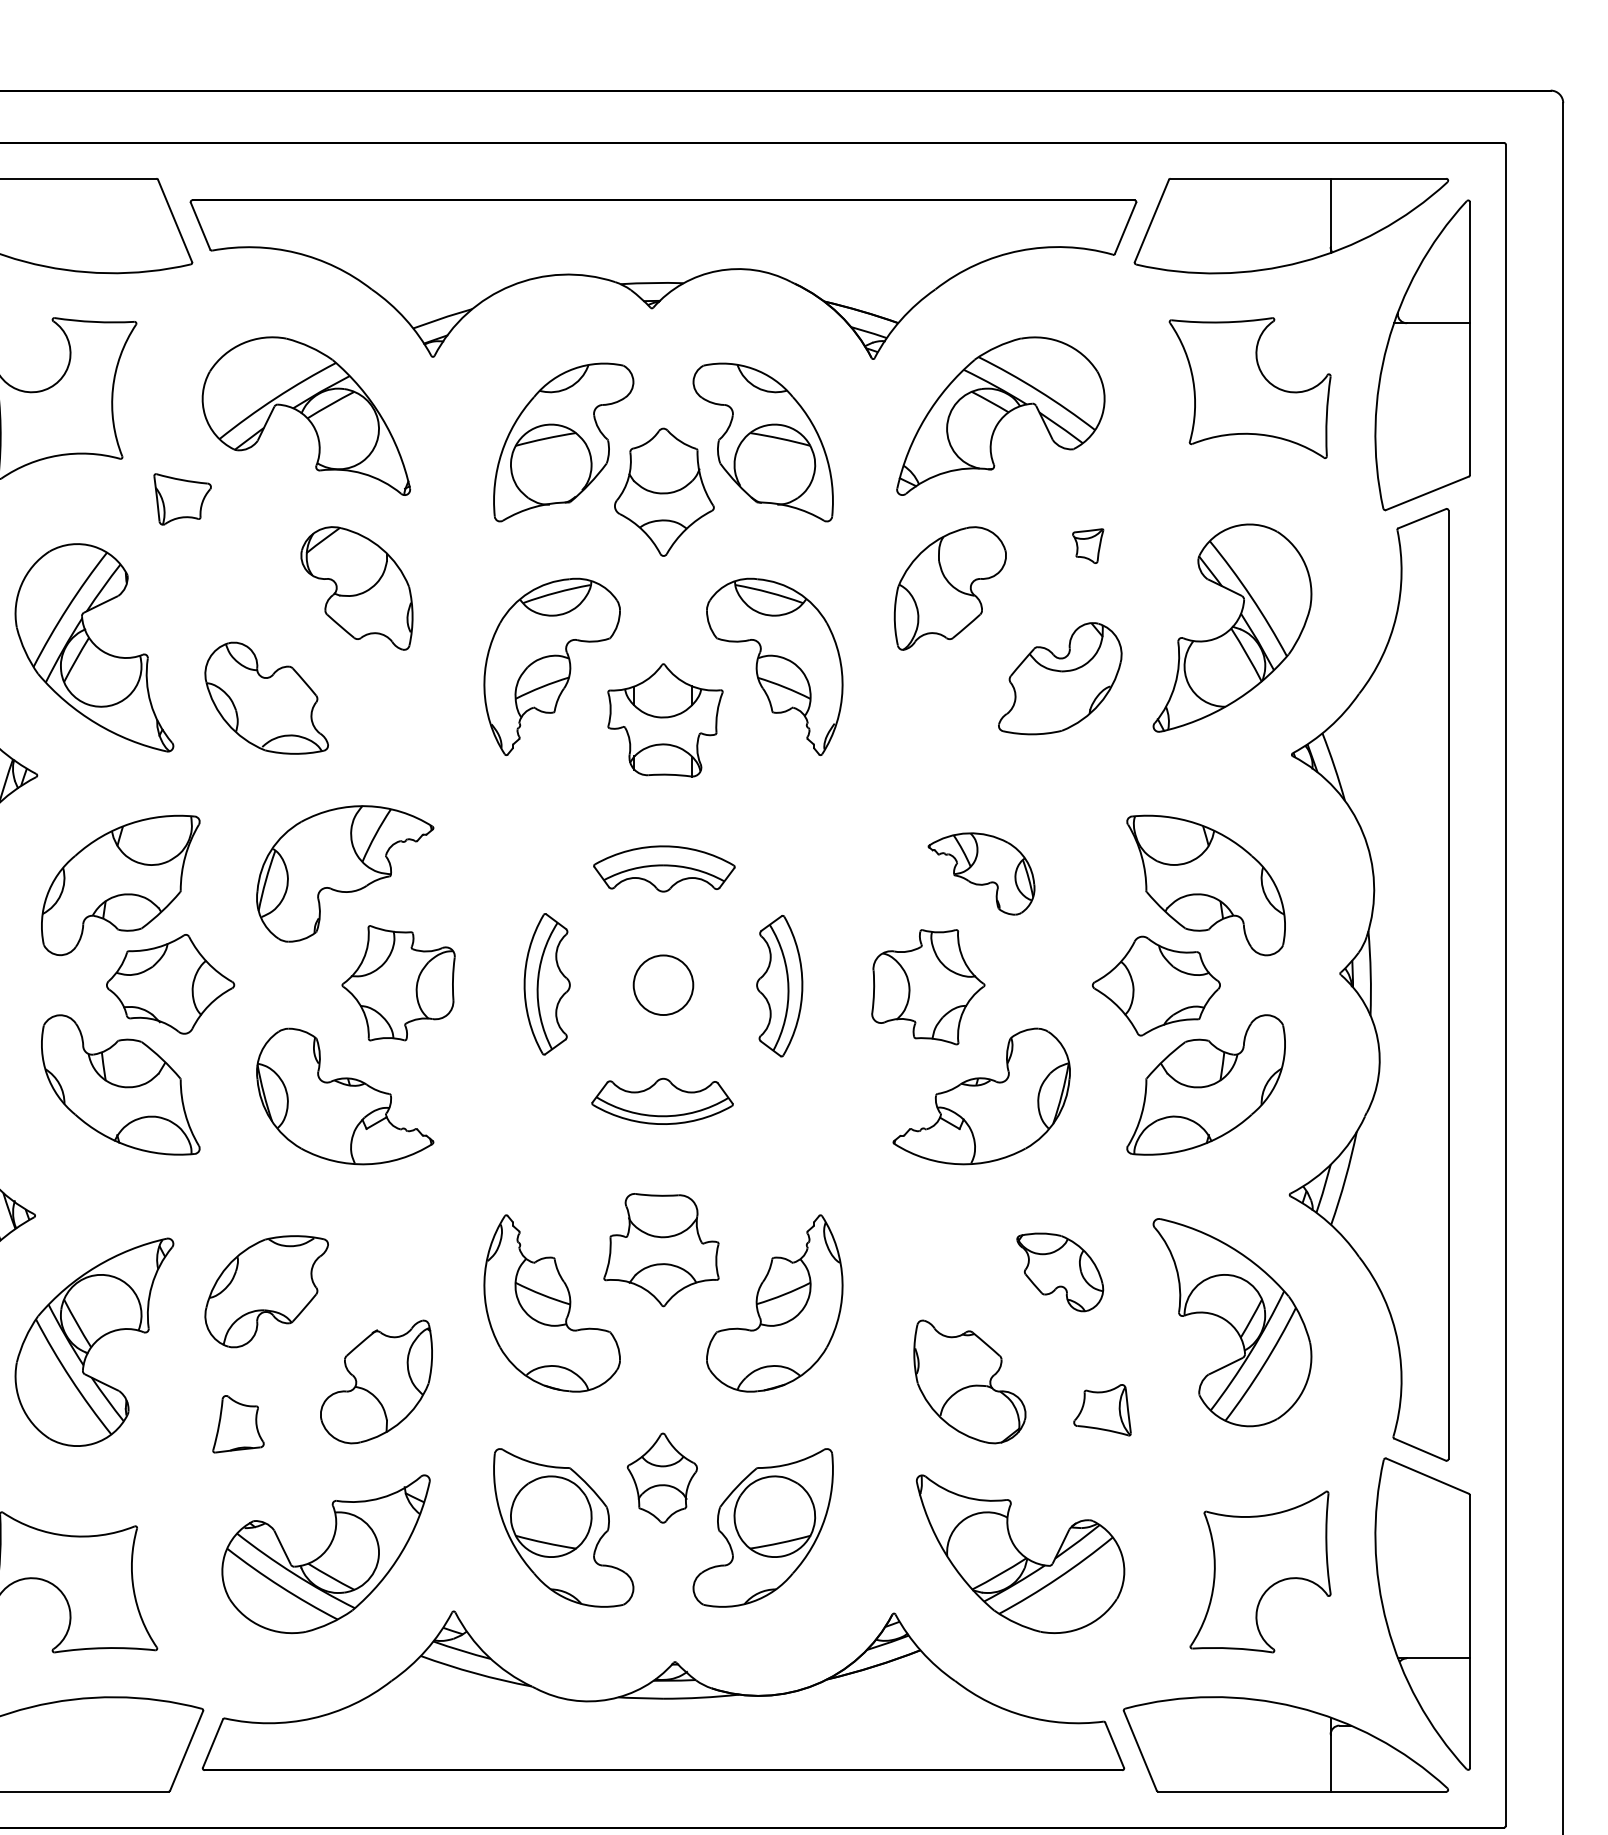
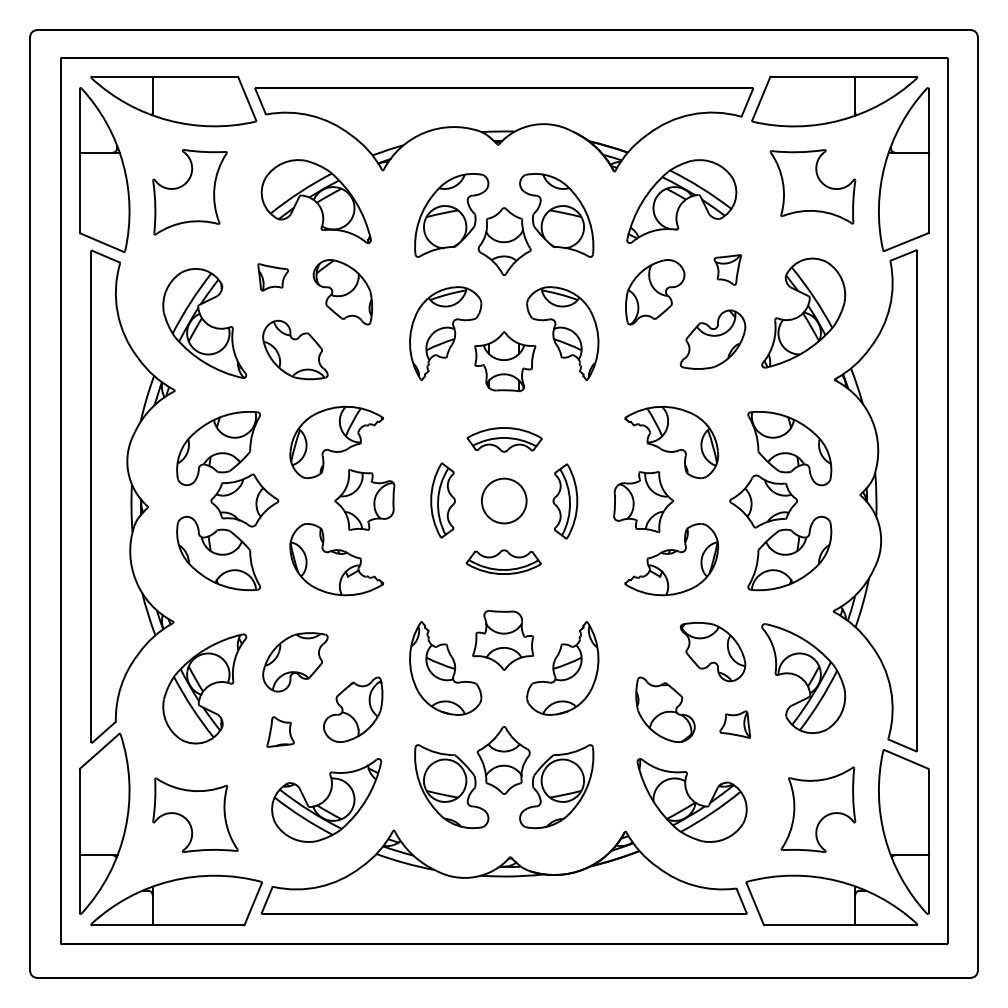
part: (181, 499) -> (272, 277), moved
part: (1087, 545) -> (727, 269), size x1.67
part: (981, 873) -> (671, 442), size x1.67
circle: (662, 984) -> (503, 500), size x1.43
part: (1059, 1273) -> (712, 652), size x1.43
part: (662, 1478) -> (503, 760), size x1.43

